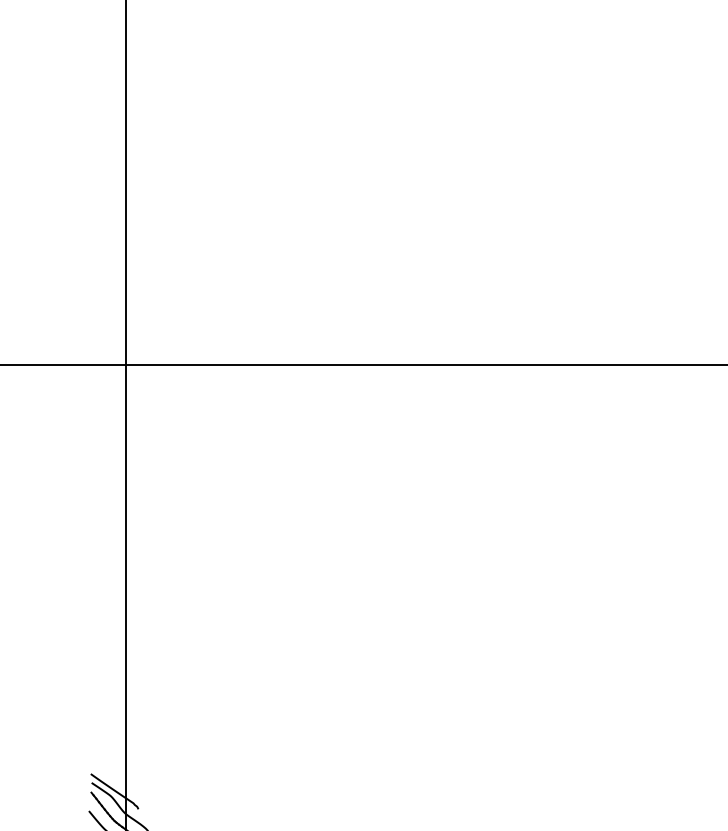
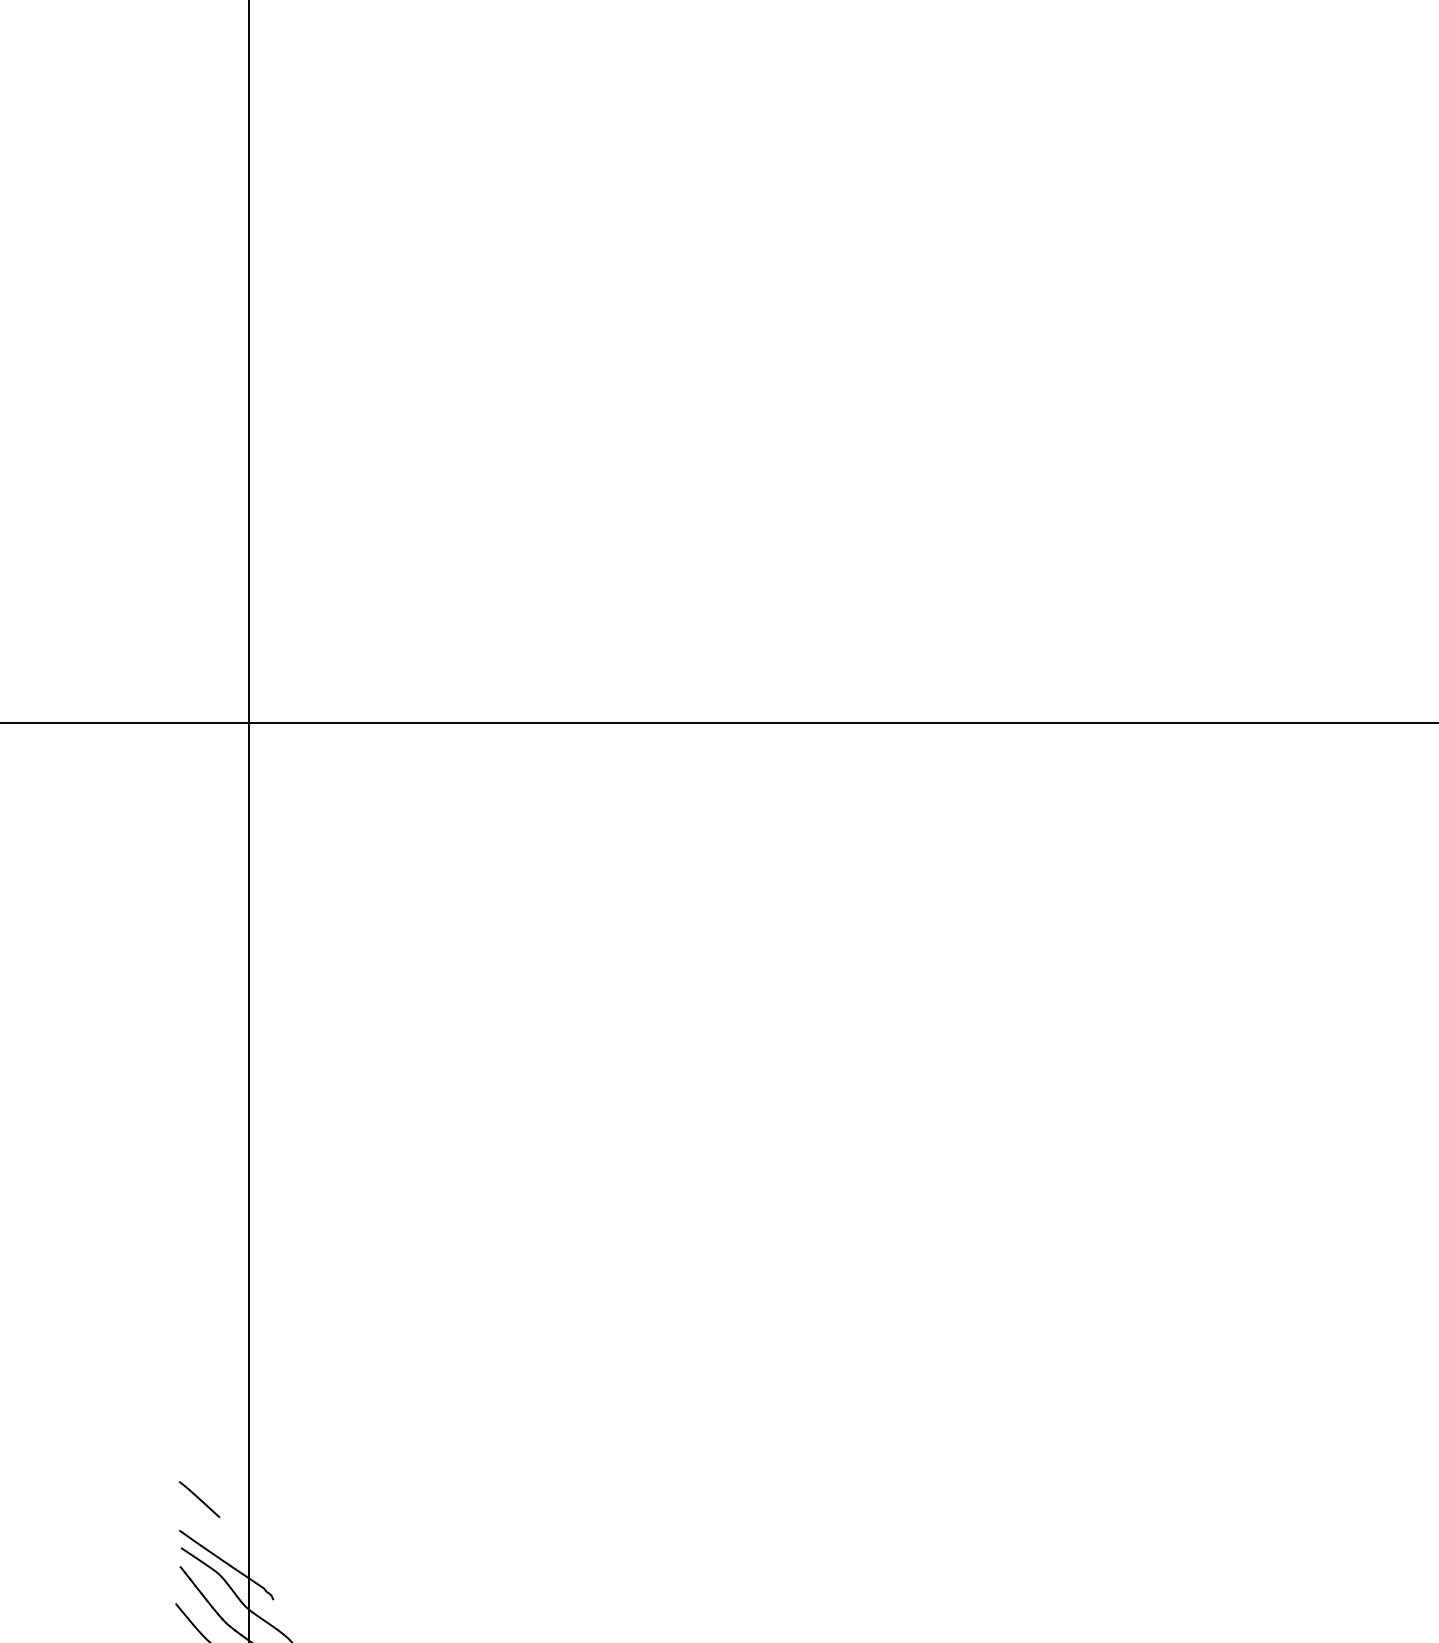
line: (100, 757) -> (198, 1497), added

